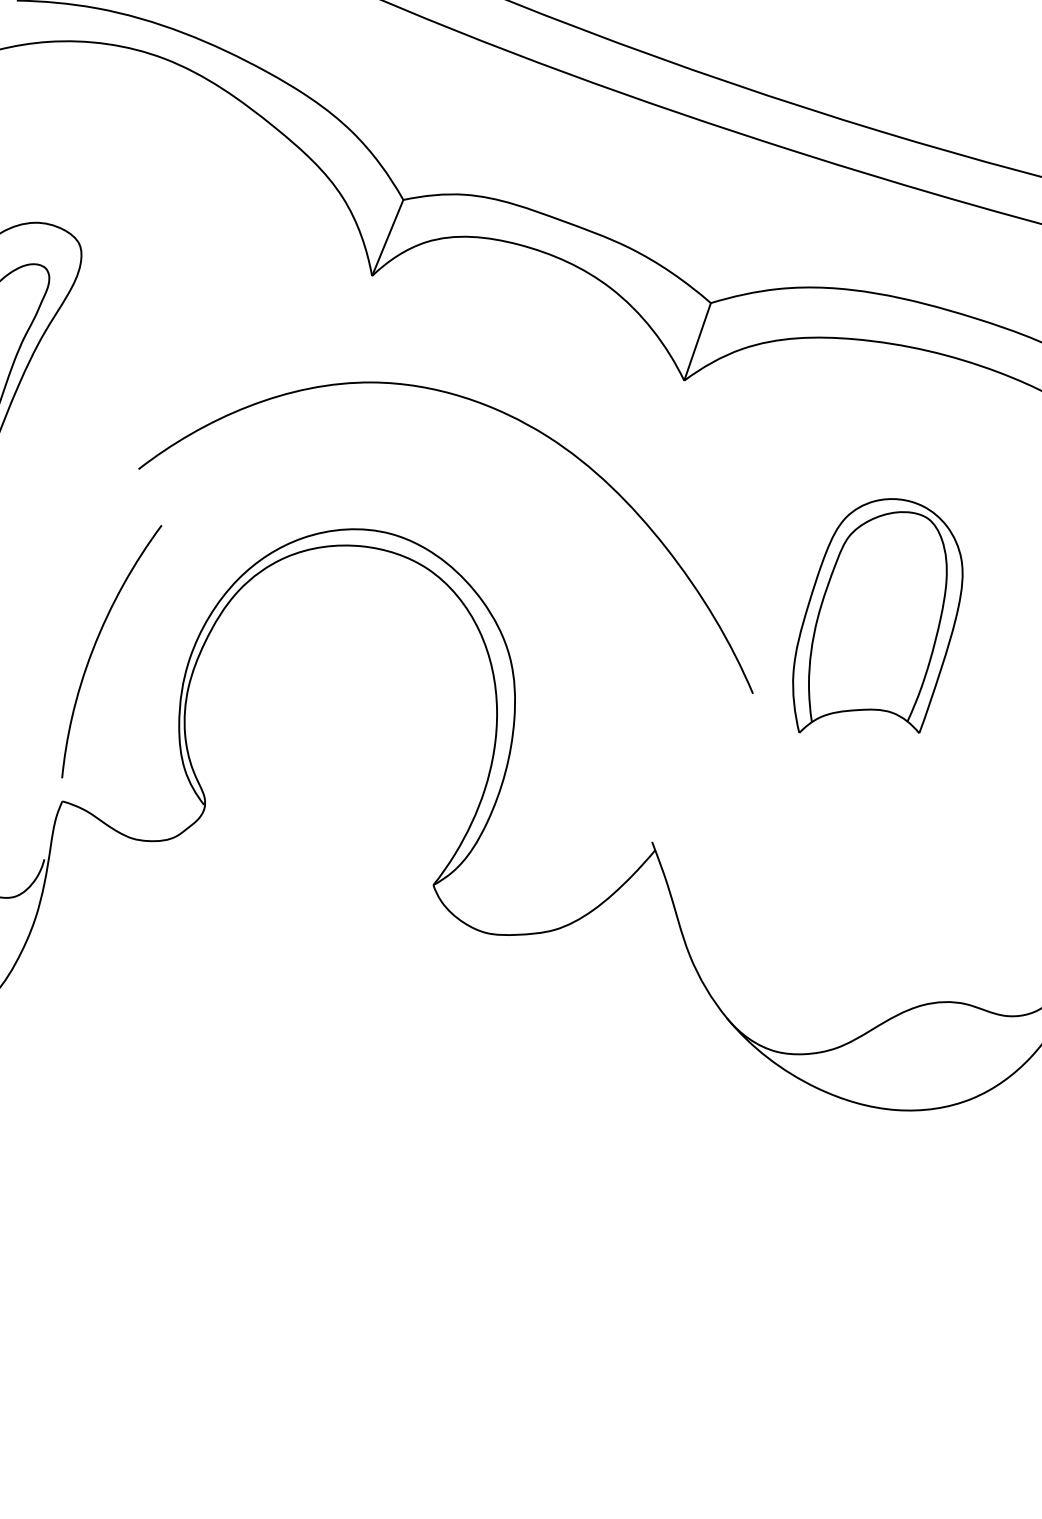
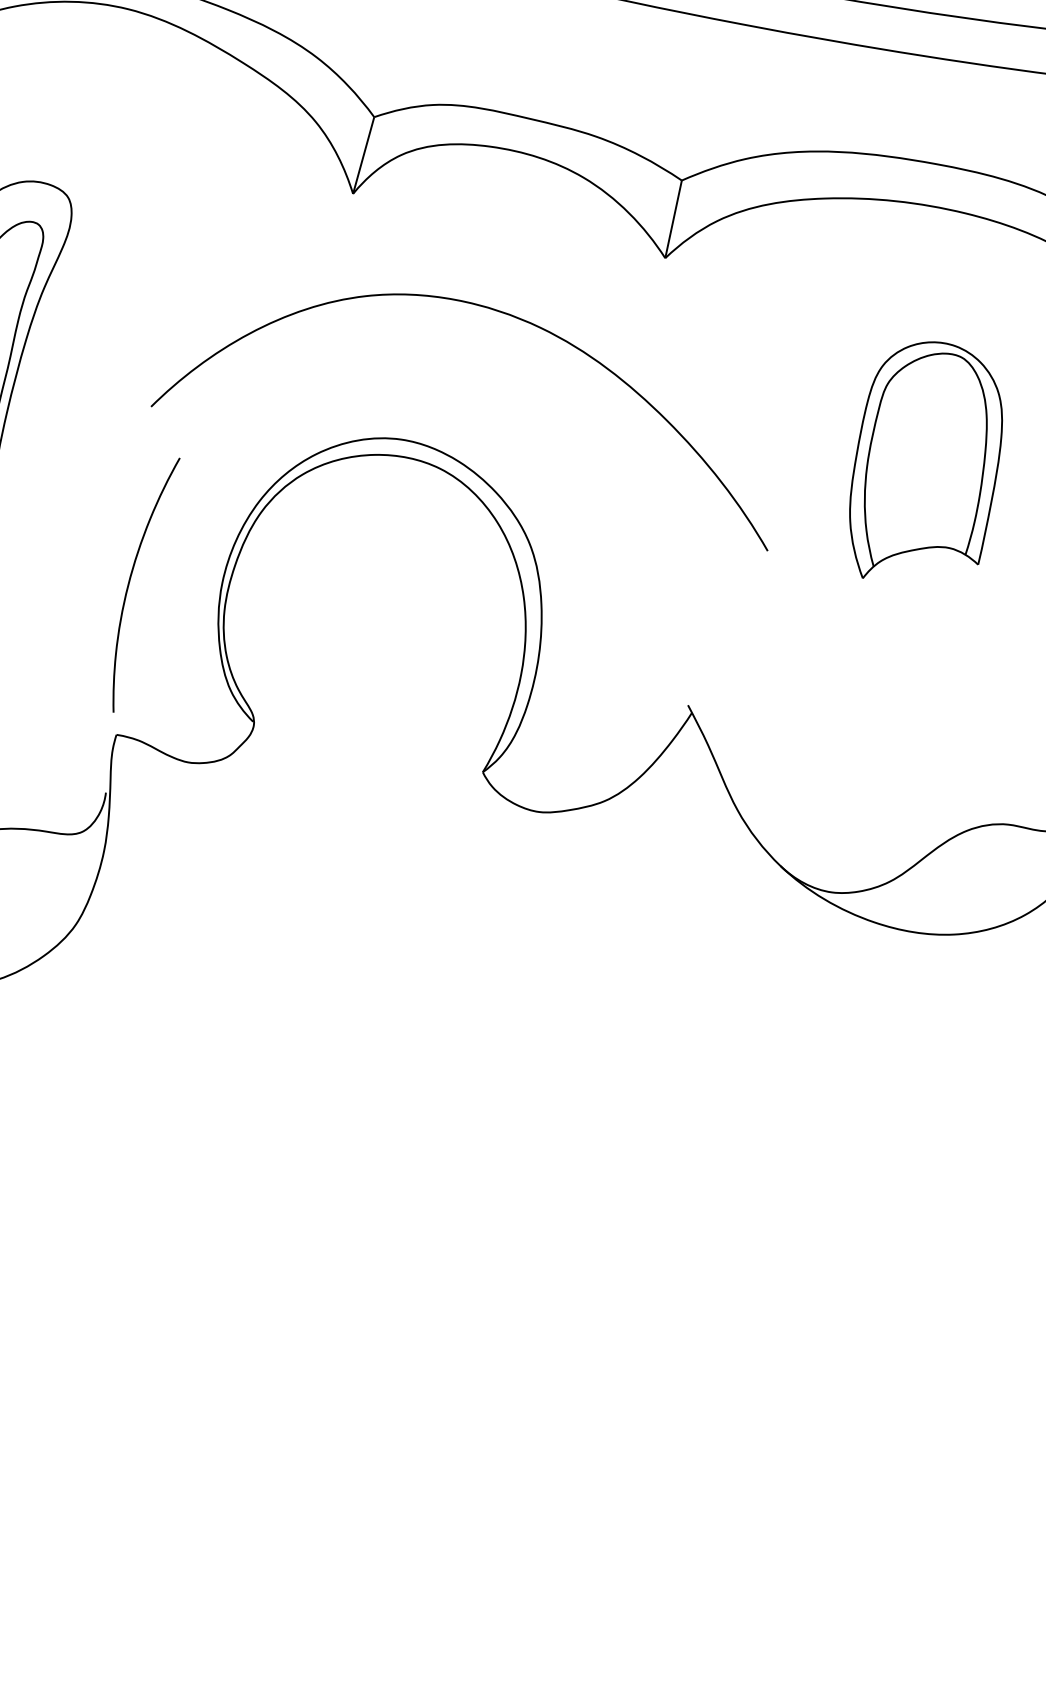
part: (878, 618) -> (925, 459), moved

